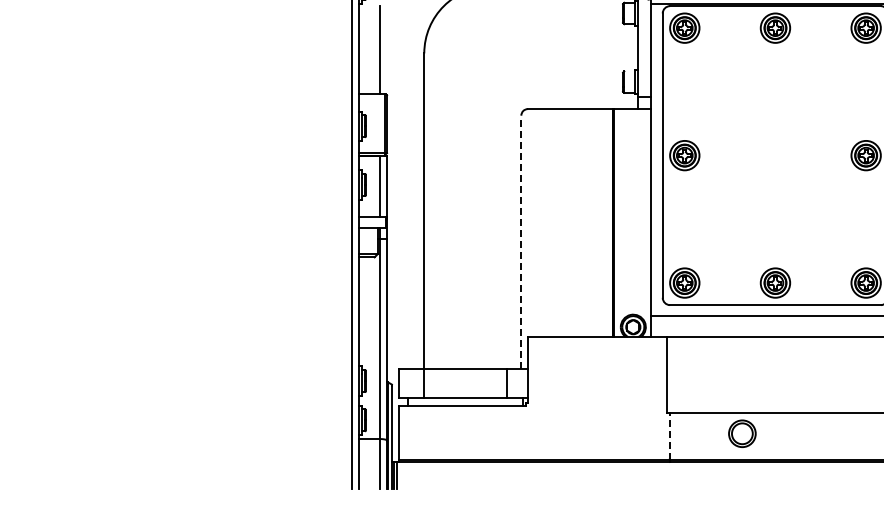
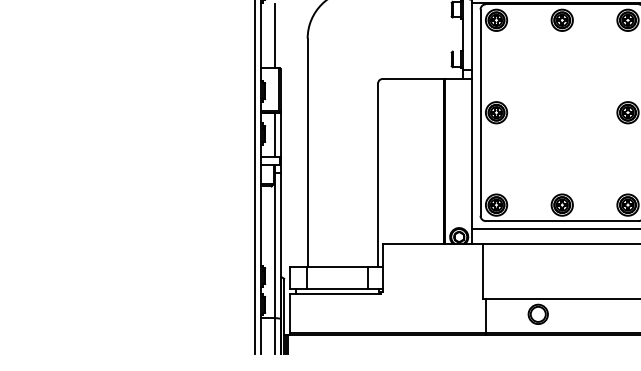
line: (521, 242) -> (378, 175), dashed -> solid
line: (669, 435) -> (485, 315), dashed -> solid

